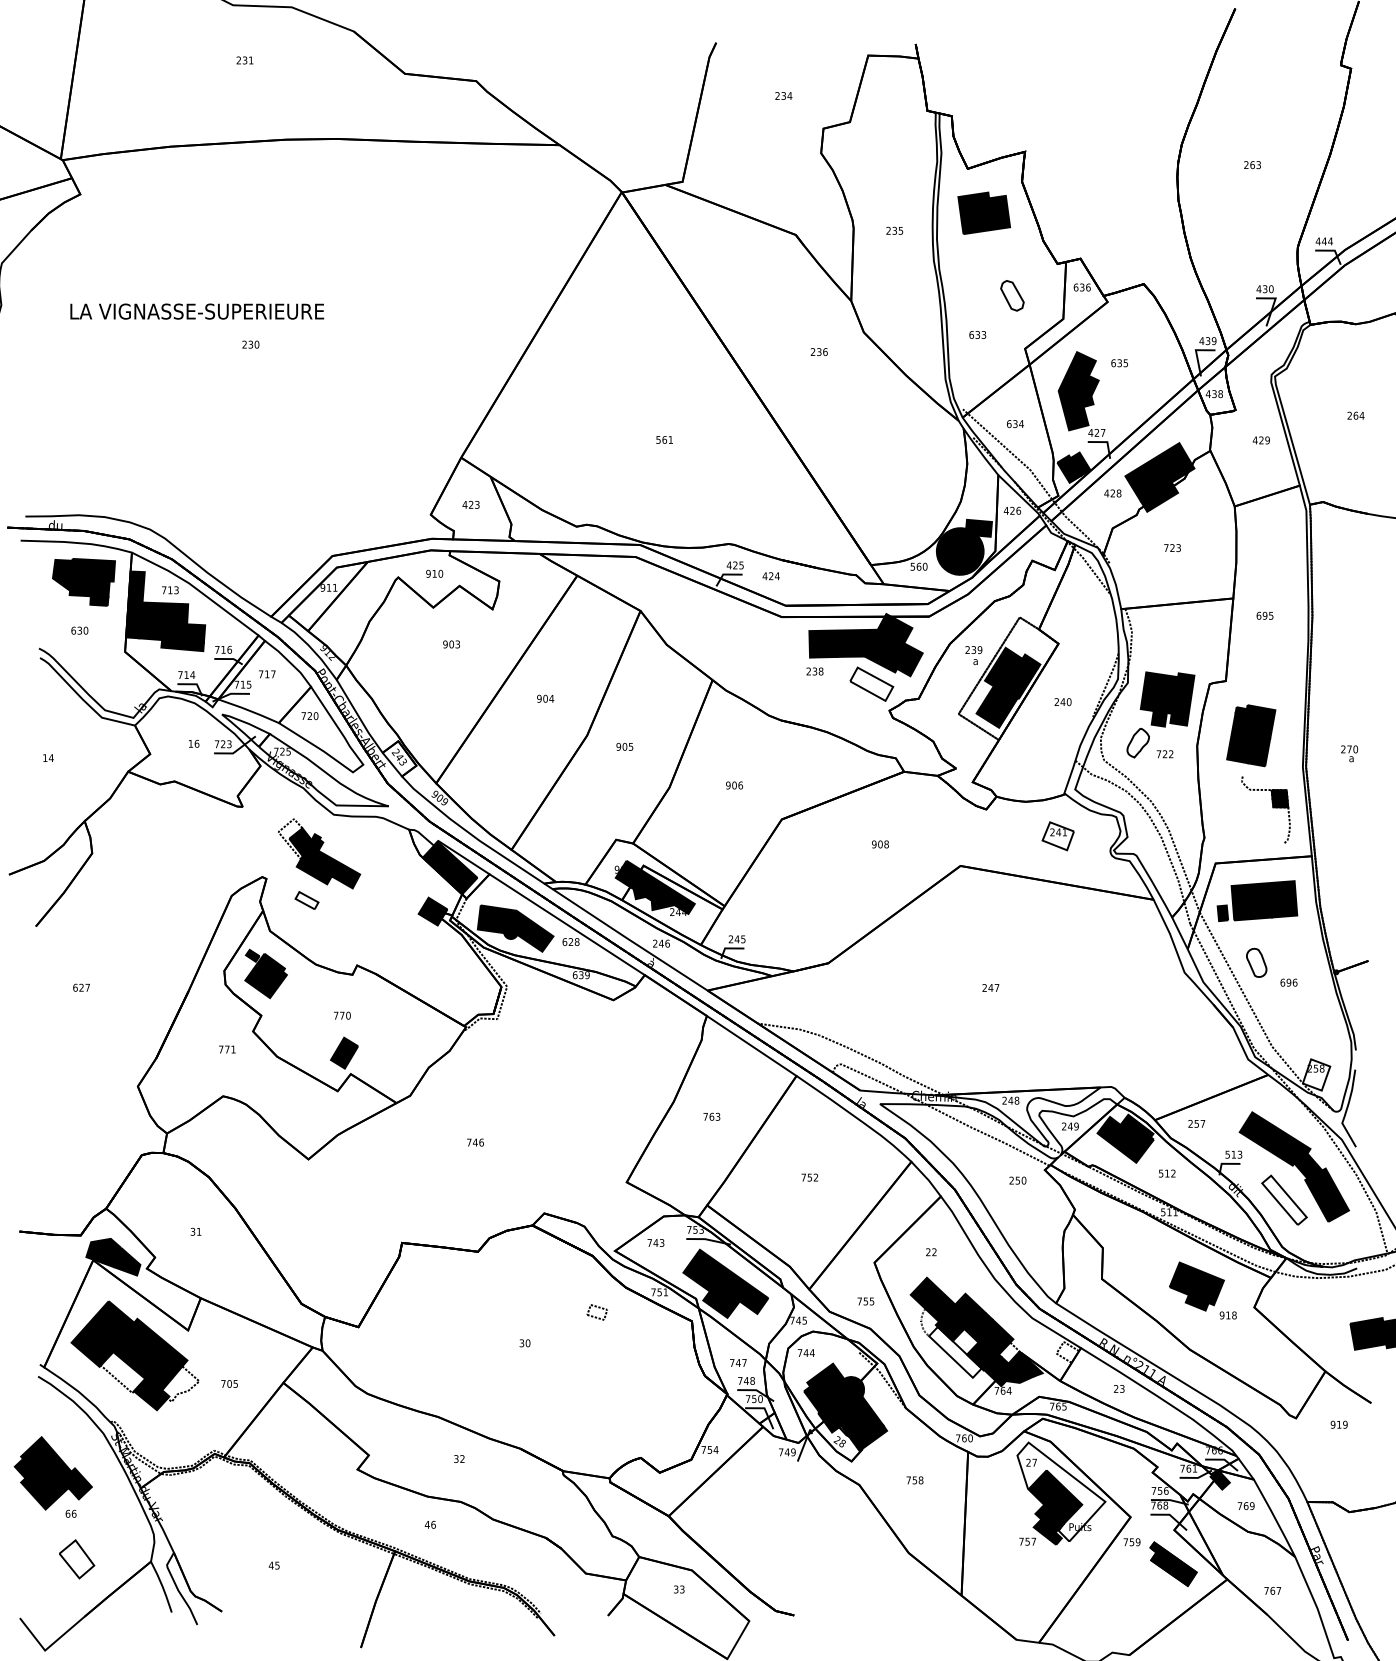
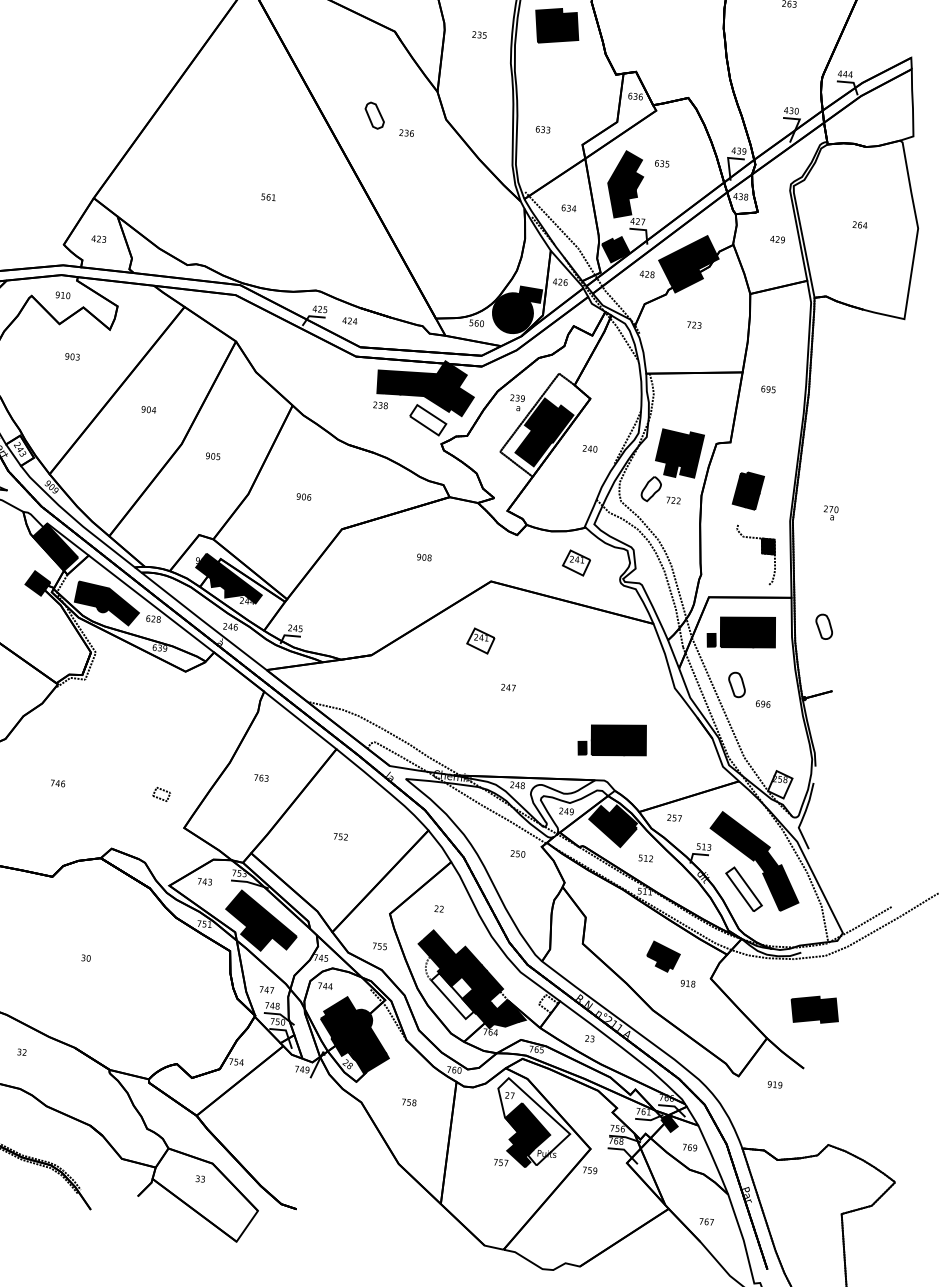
part: (1012, 295) -> (374, 115), moved
part: (1251, 735) -> (748, 490), size x0.7
part: (1352, 886) -> (824, 626), added
part: (953, 936) -> (480, 641), added
part: (1117, 1039) -> (612, 740), added
part: (1196, 1286) -> (662, 956), size x0.7
part: (596, 1312) -> (160, 794), moved
part: (1173, 1564) -> (623, 1192), removed

